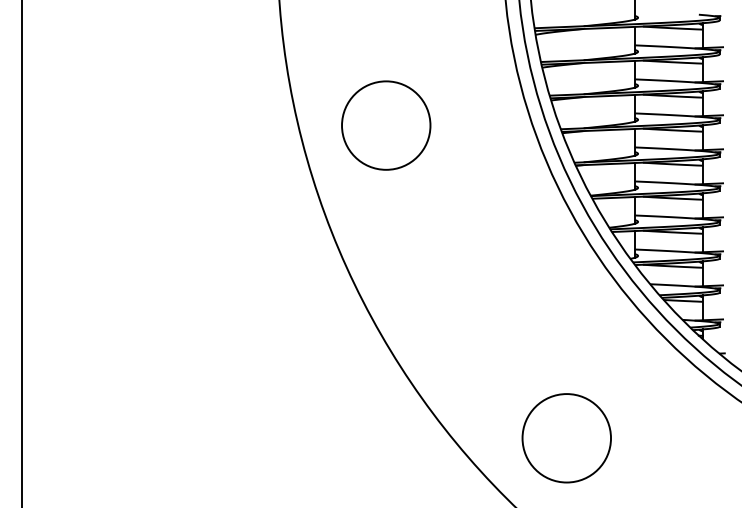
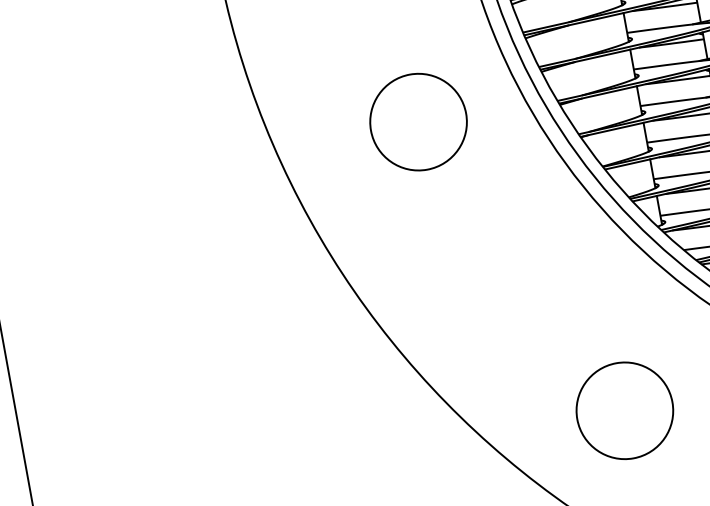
circle: (386, 125) -> (418, 121), moved
circle: (566, 438) -> (624, 411), moved

